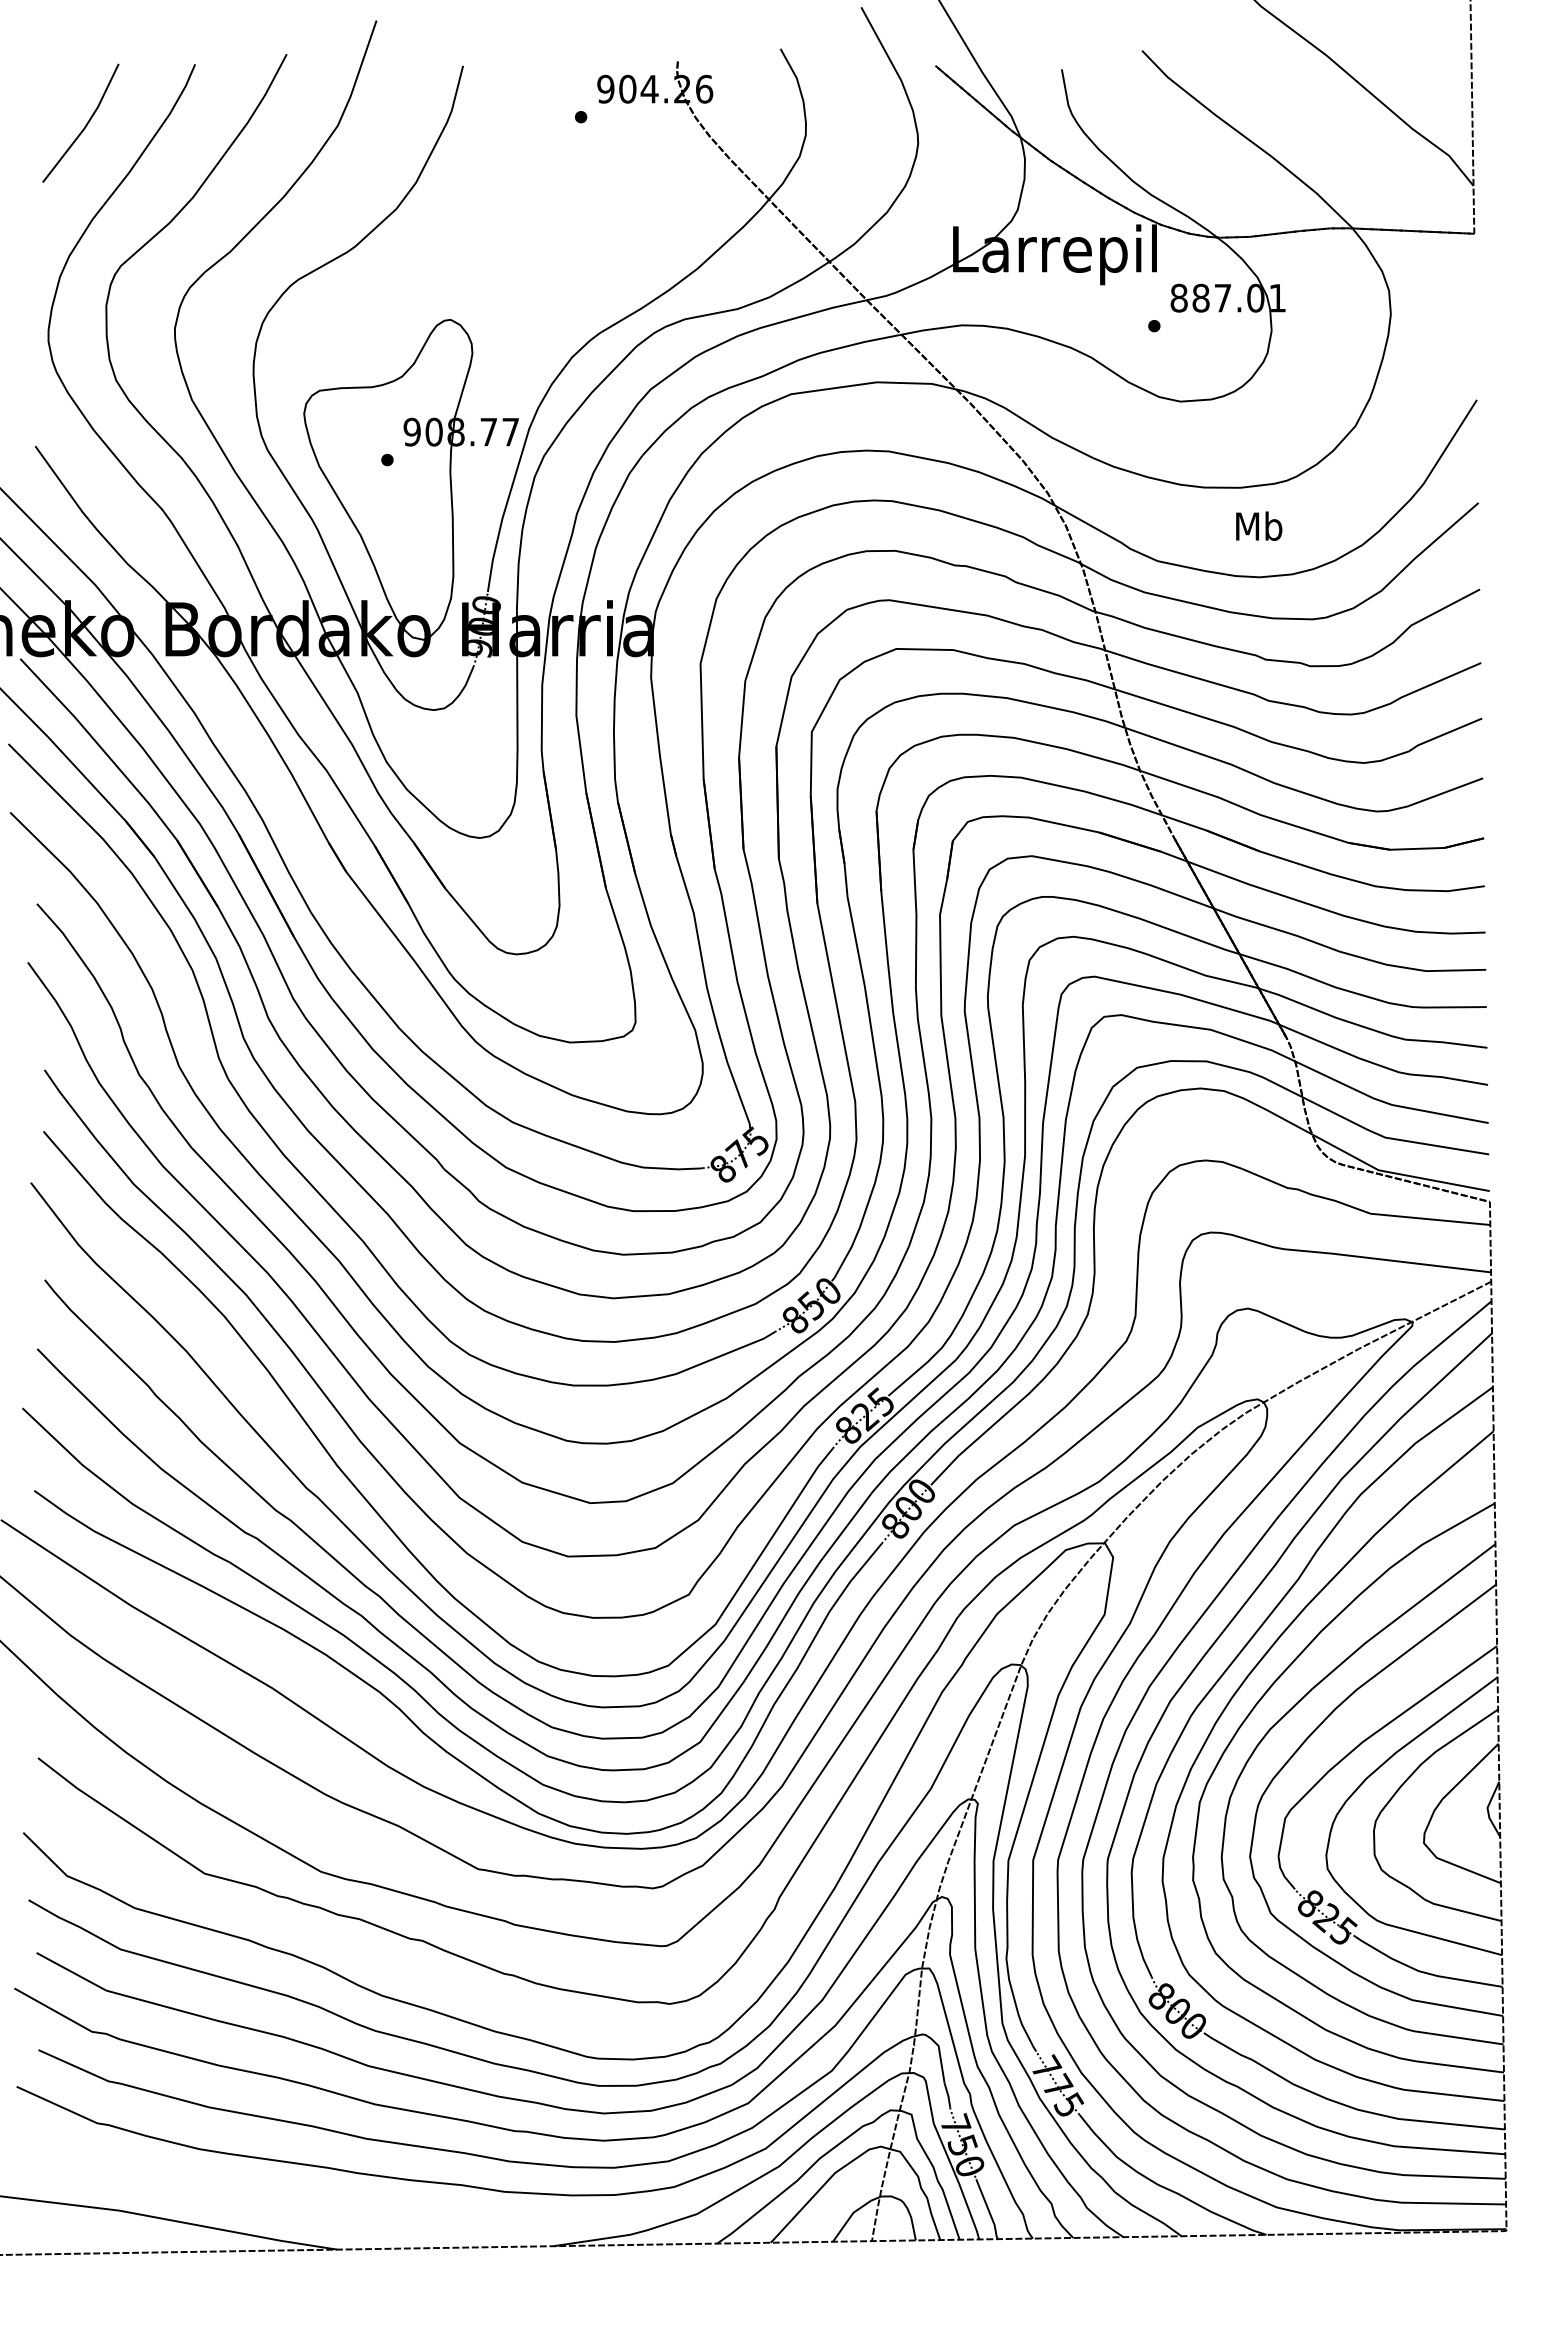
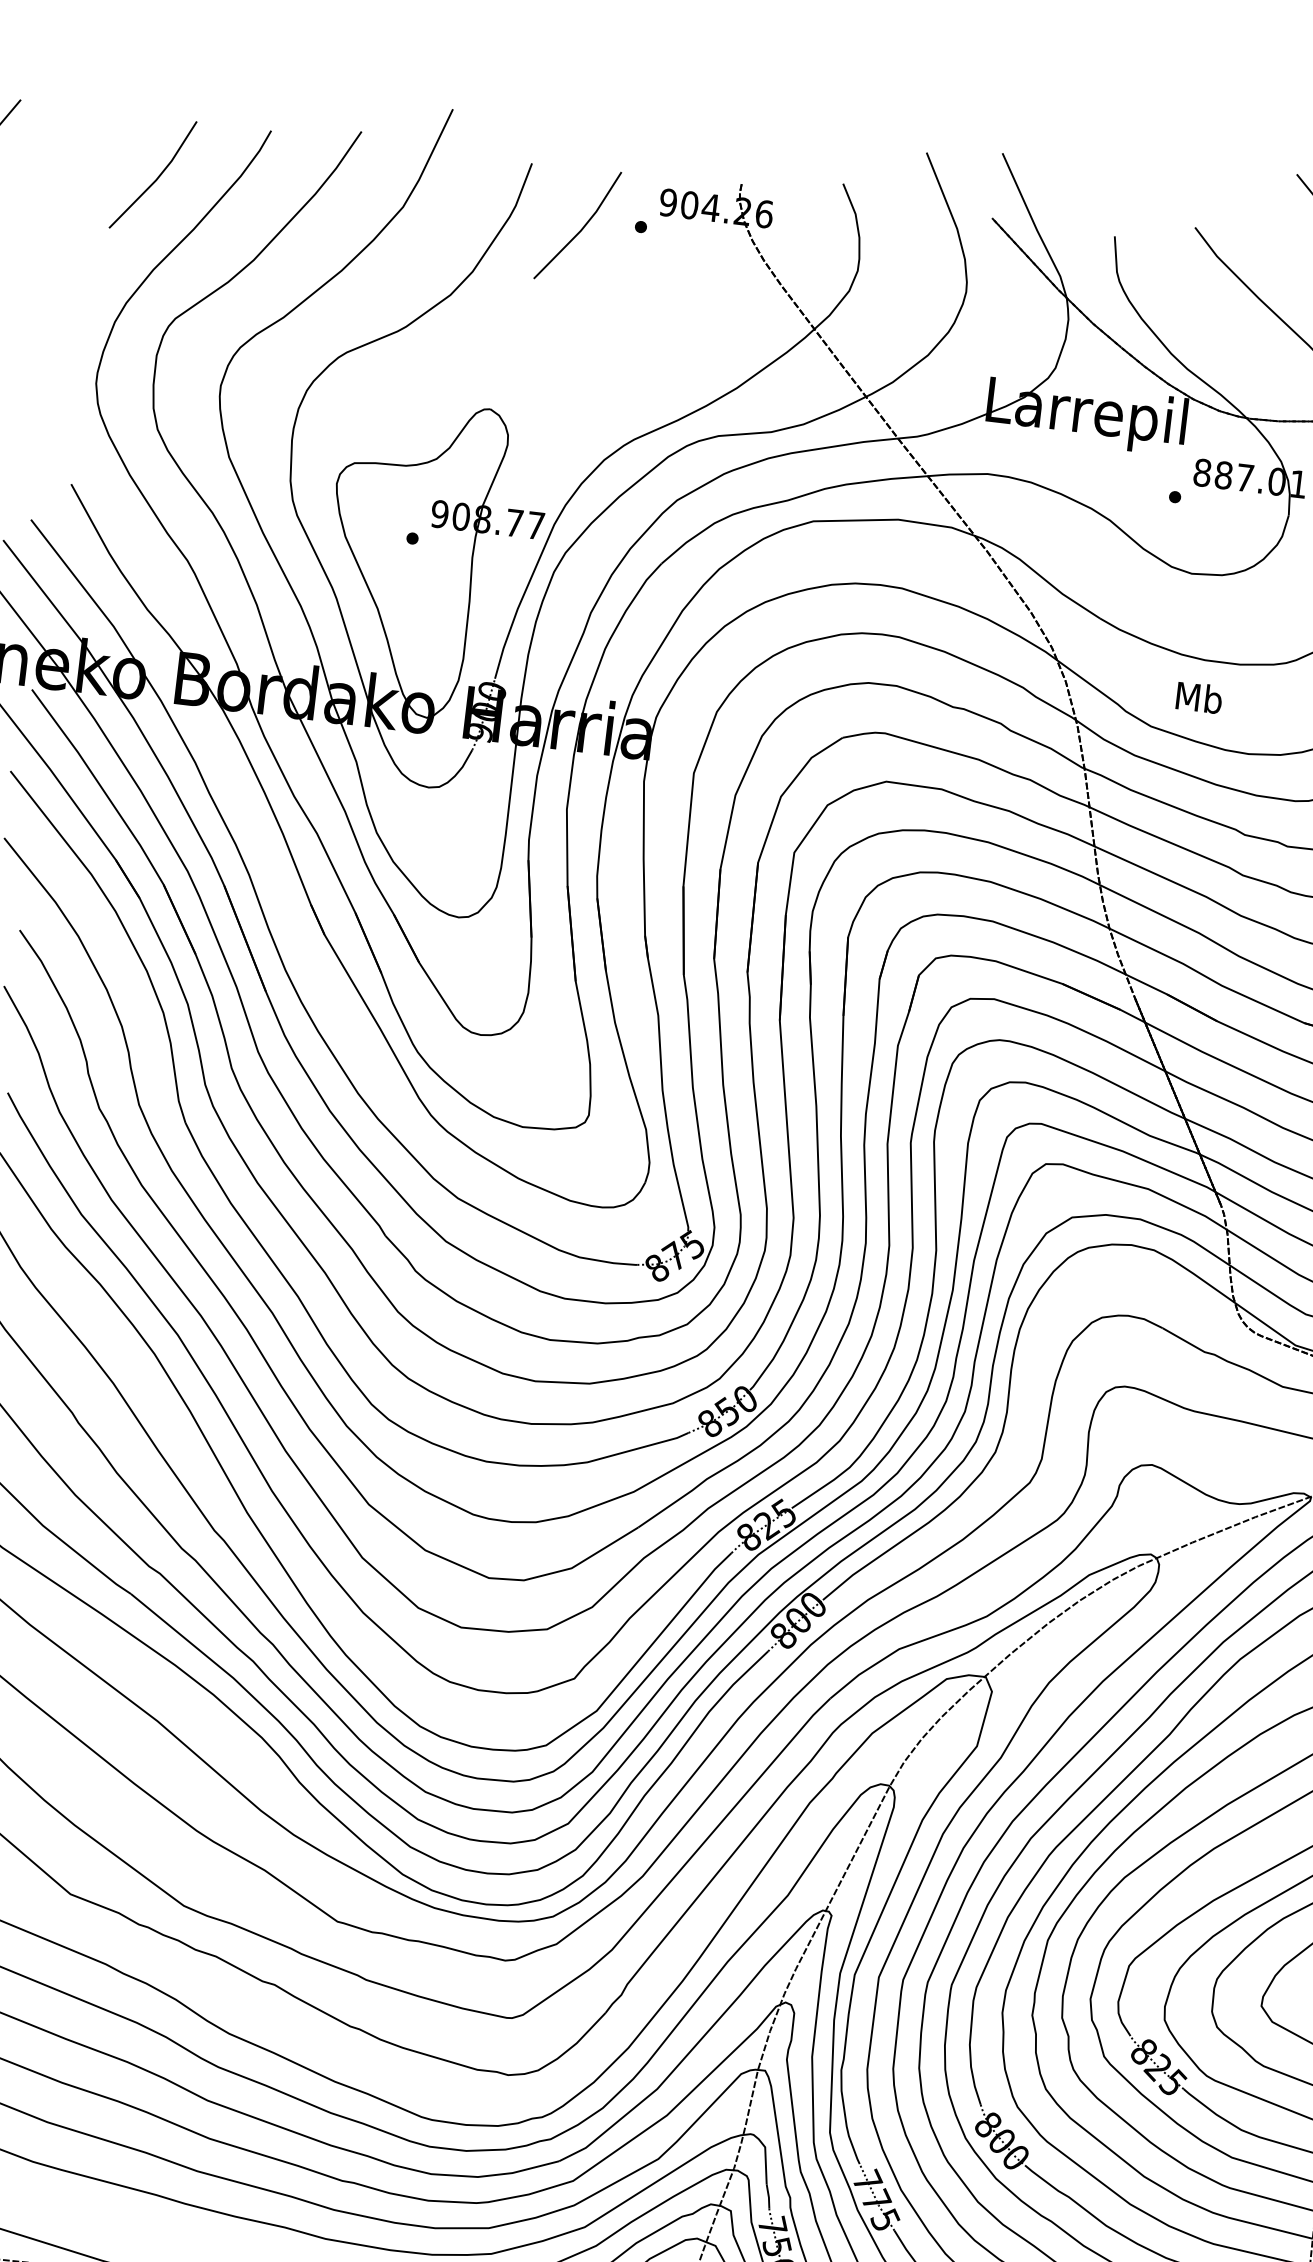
line: (520, 126) -> (580, 229), added
text: (1259, 525) -> (1199, 697), moved

